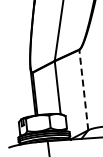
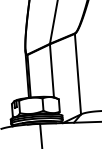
line: (83, 89) -> (77, 73), dashed -> solid

